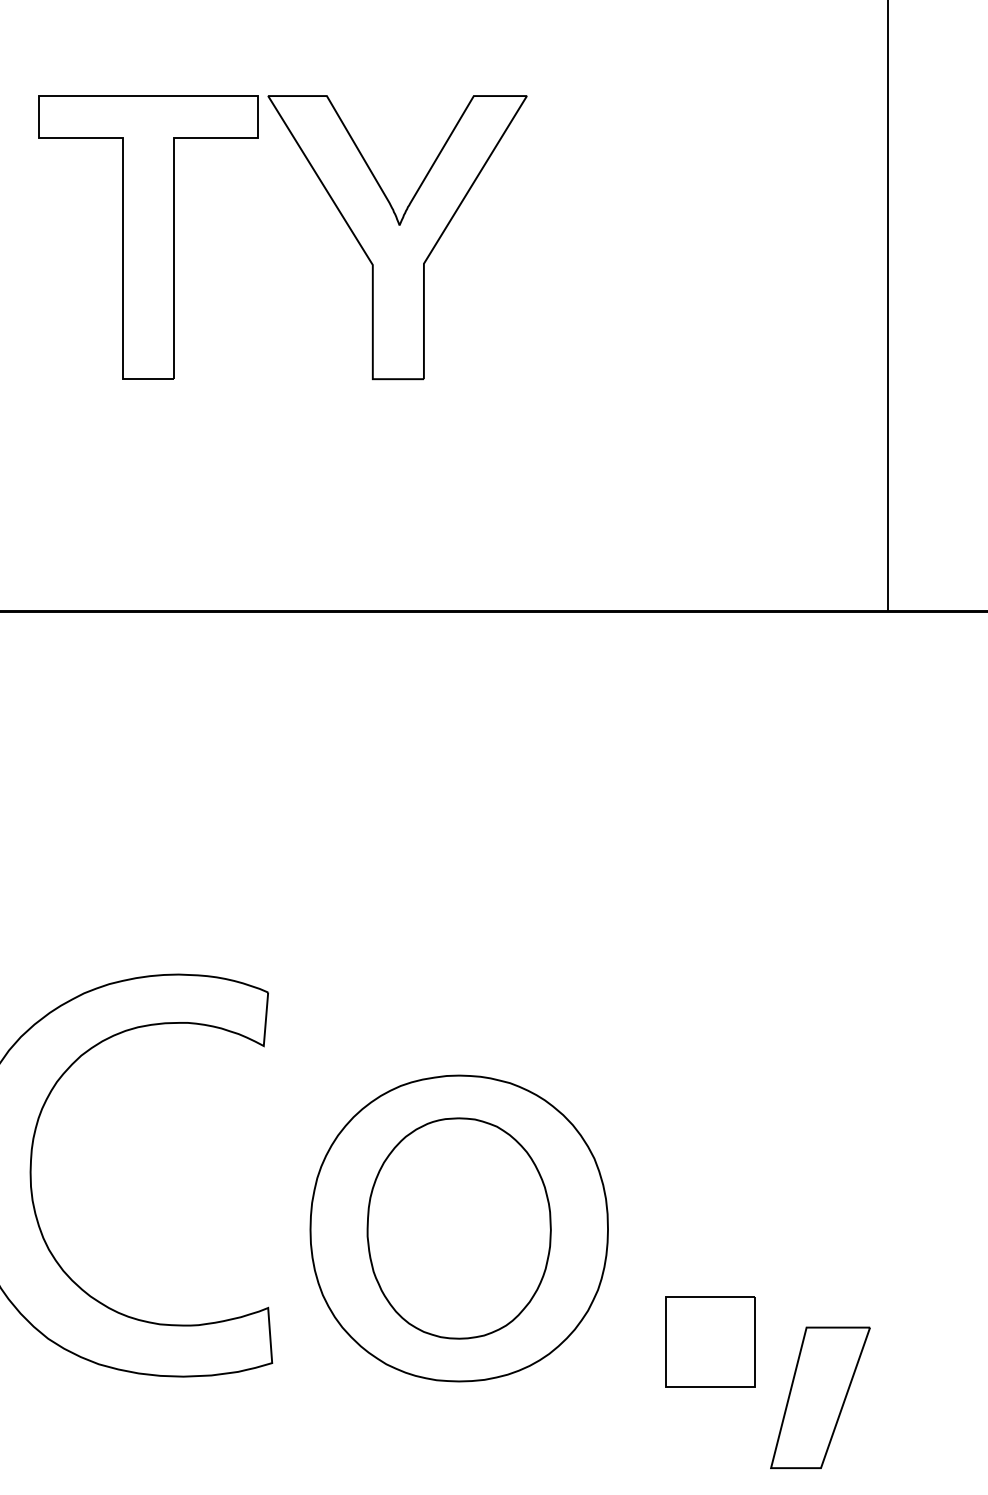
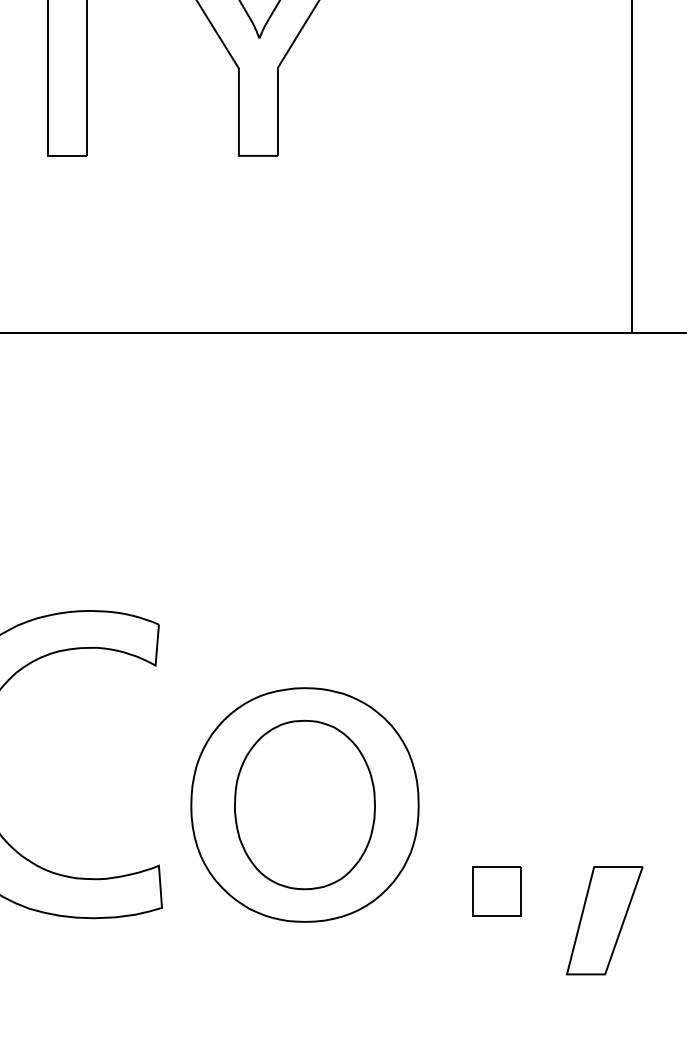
part: (710, 1341) -> (497, 891), size x0.71
part: (820, 1397) -> (604, 920), moved

